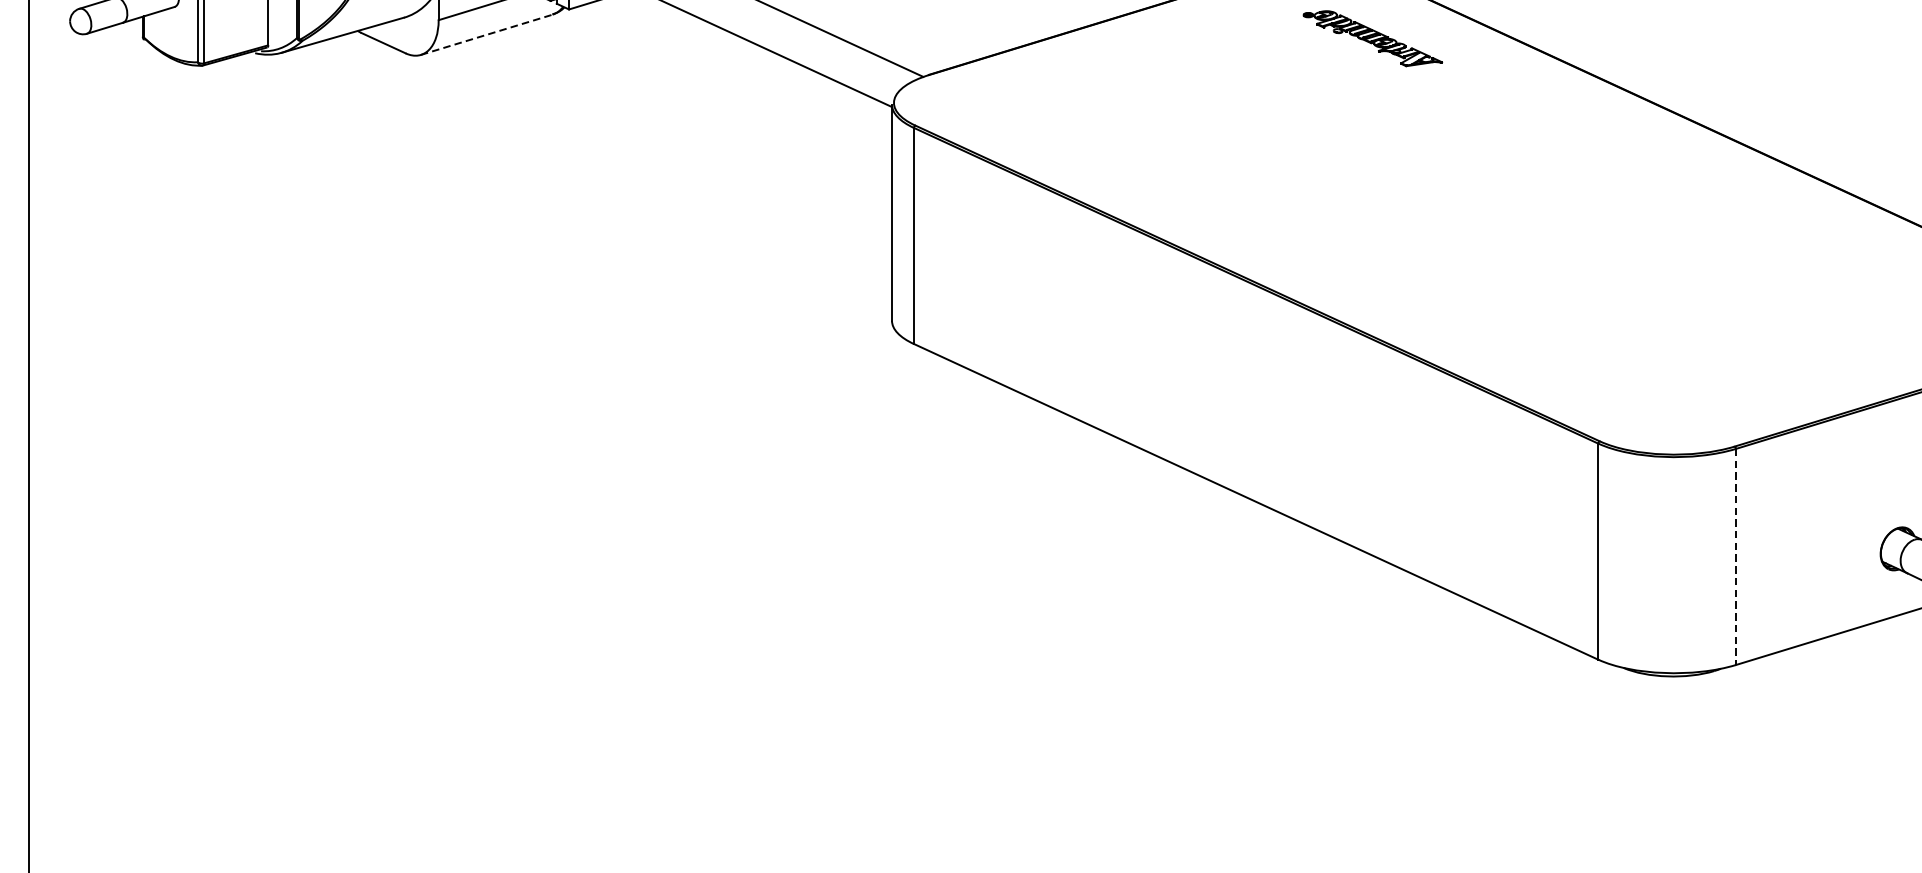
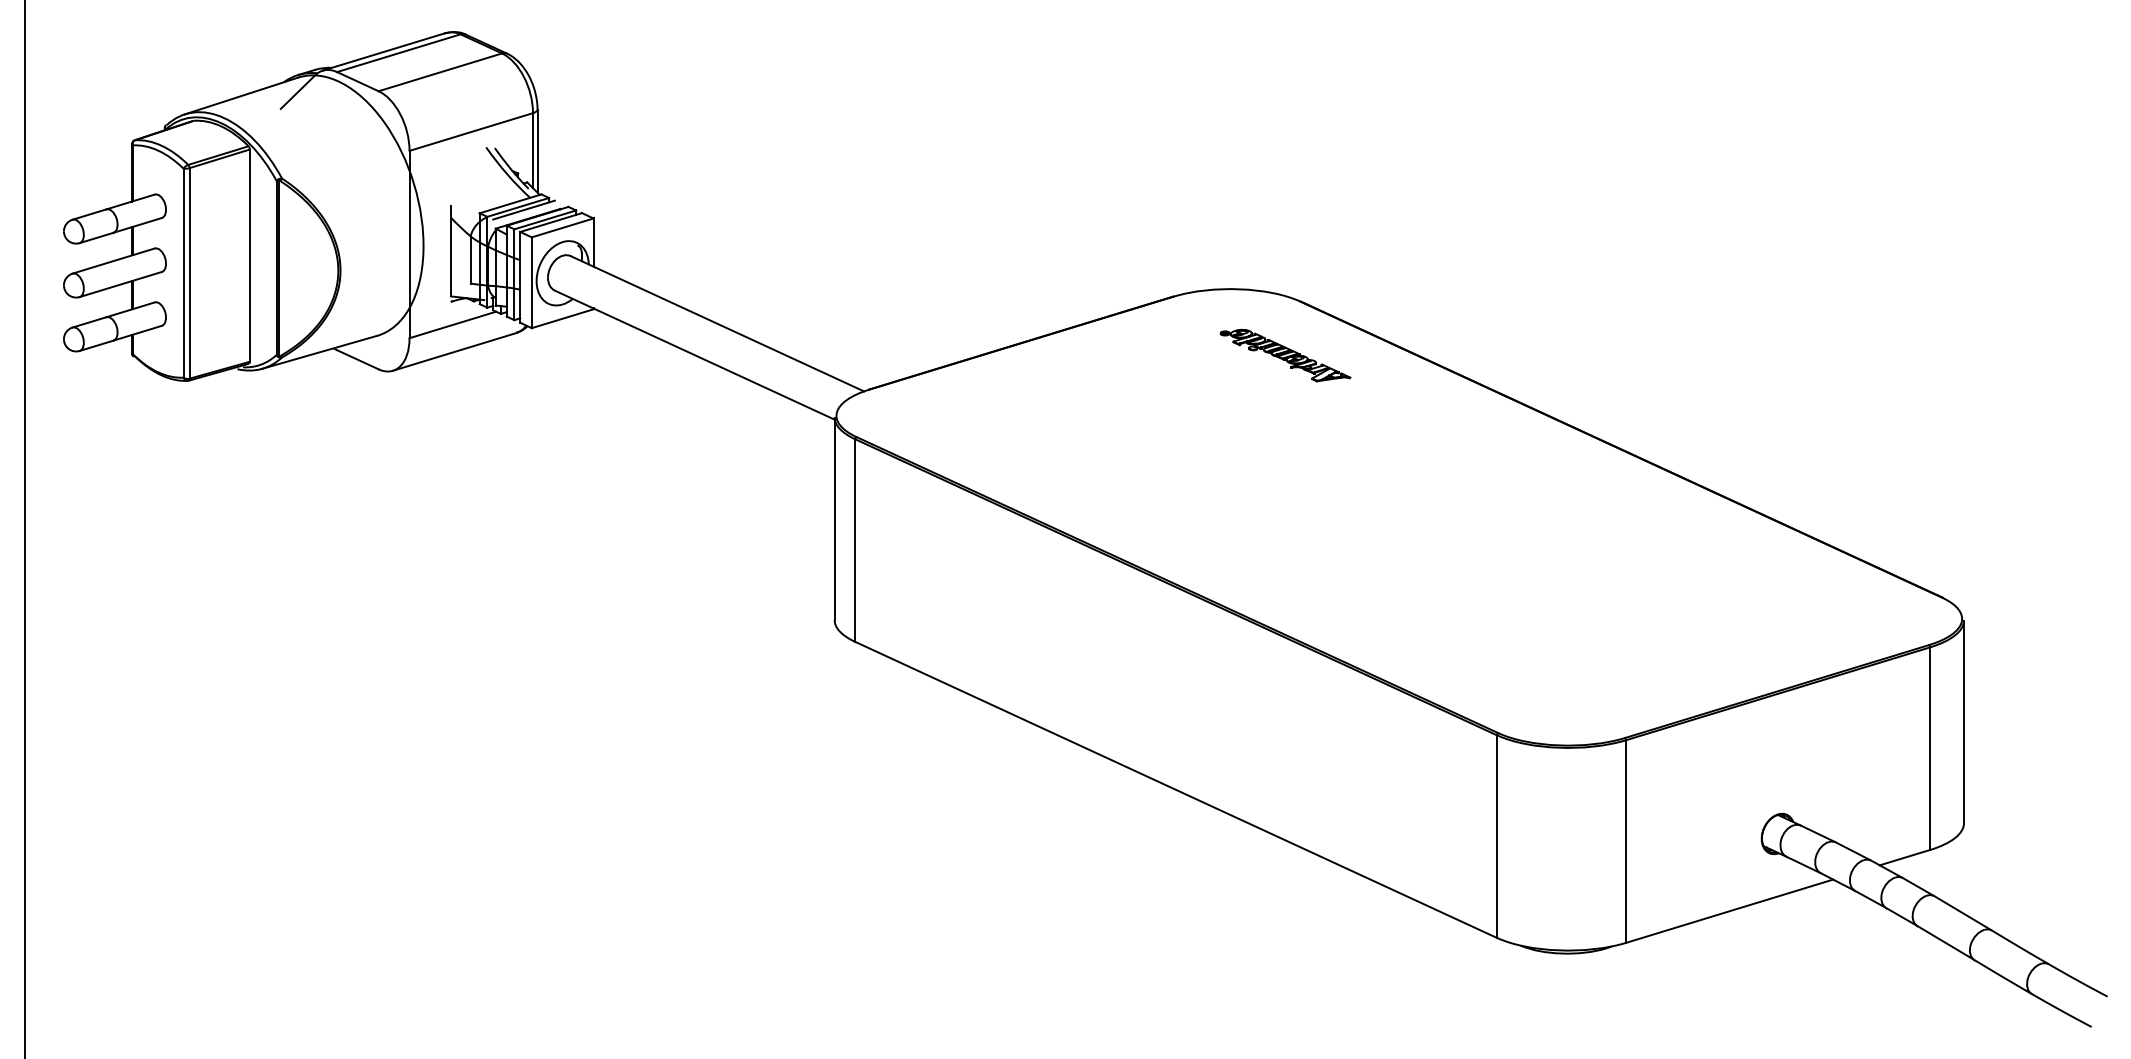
line: (486, 34) -> (454, 351), dashed -> solid
line: (1736, 557) -> (1626, 842), dashed -> solid

